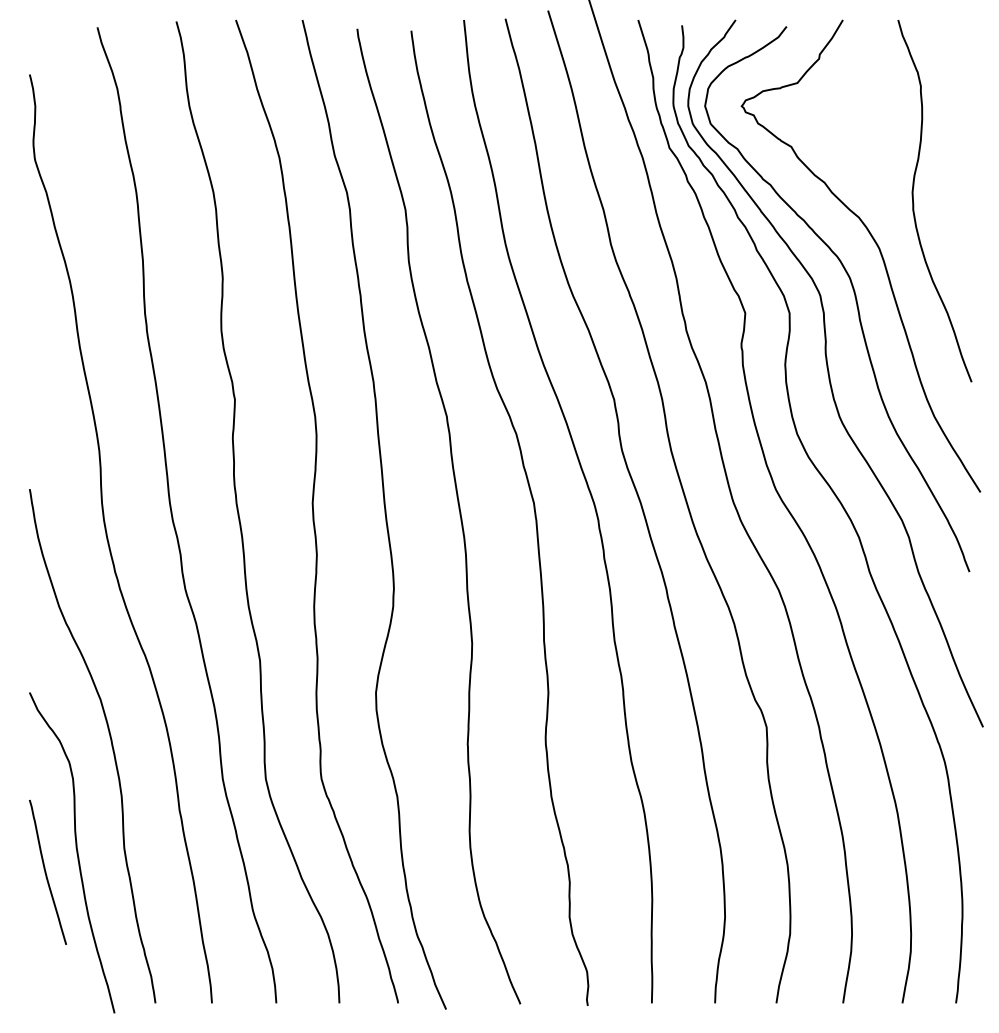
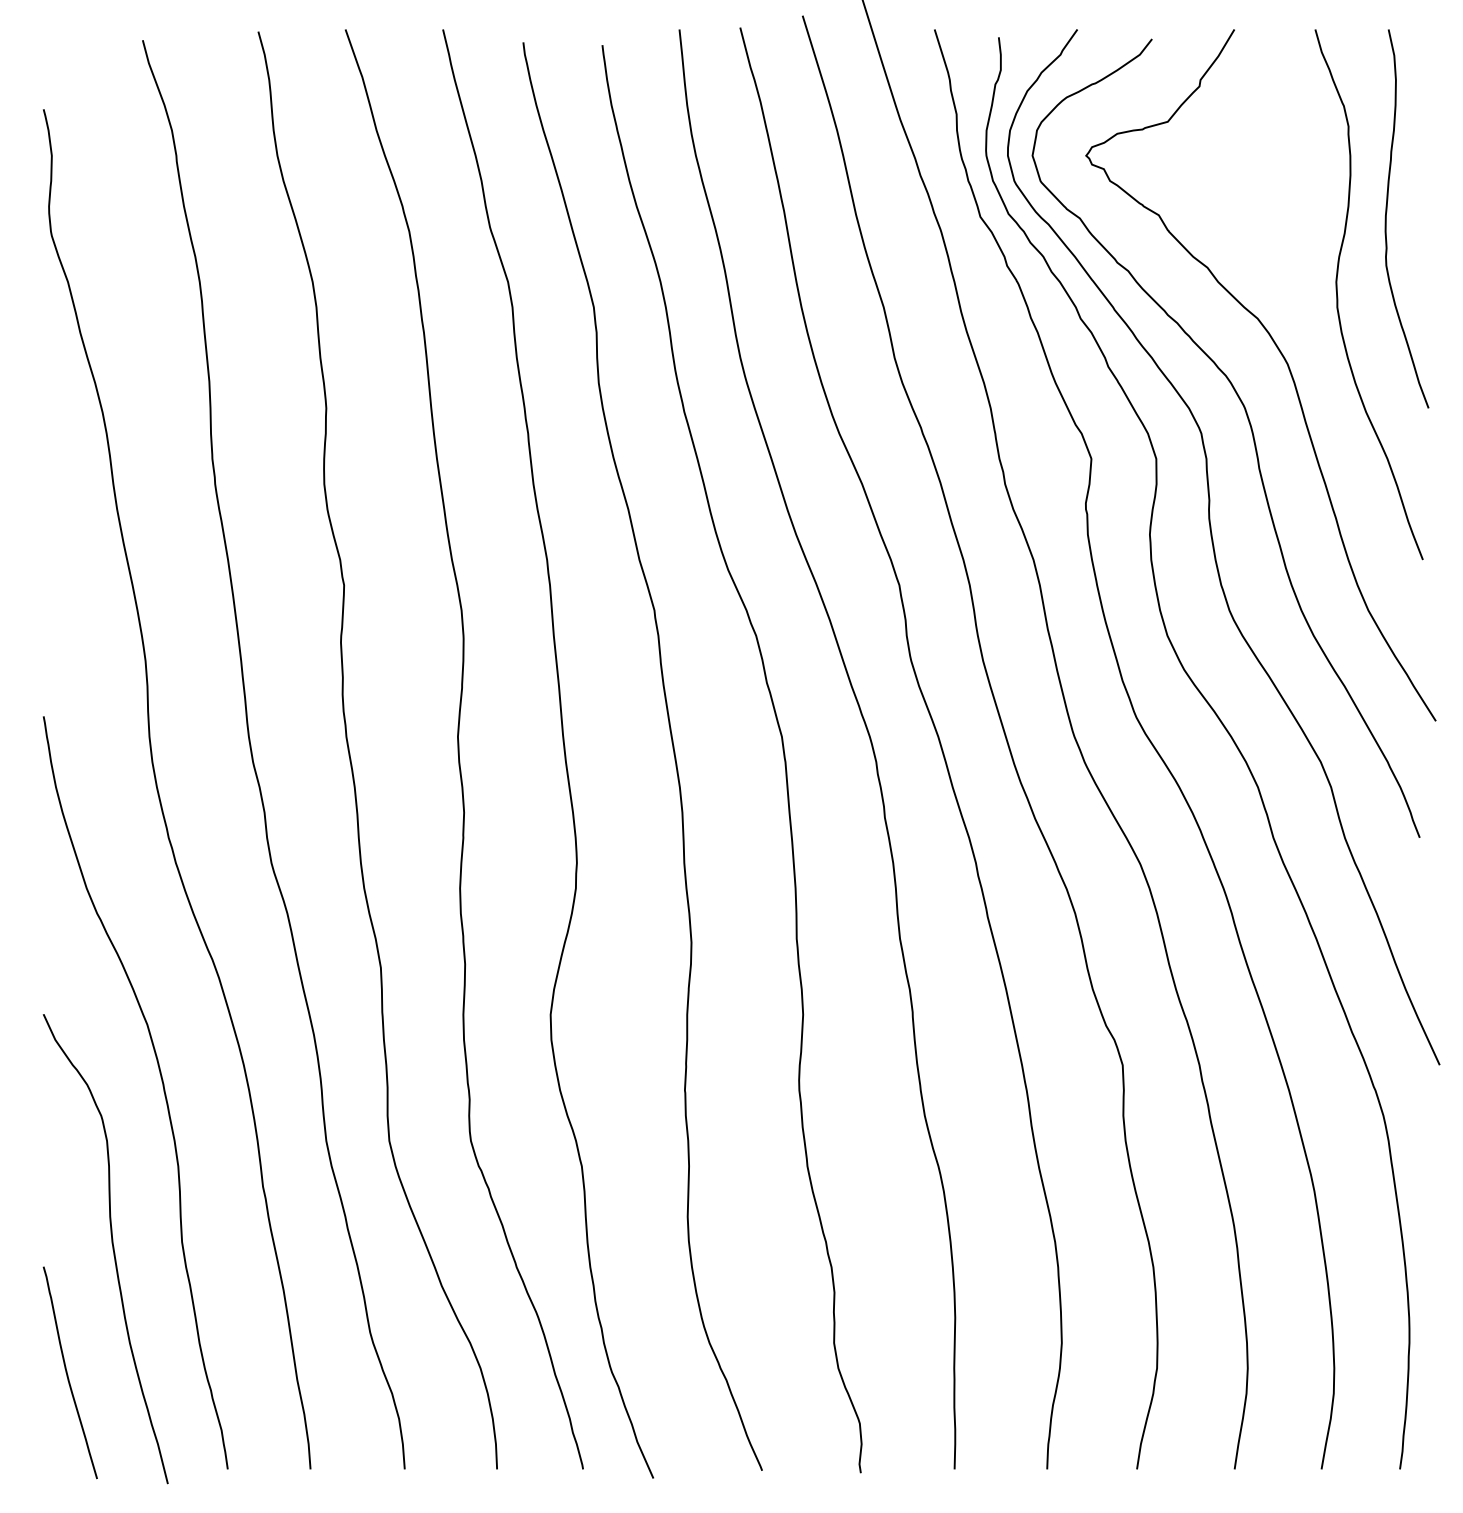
curve: (947, 149) -> (1387, 219), added
curve: (46, 871) -> (68, 1371), moved

